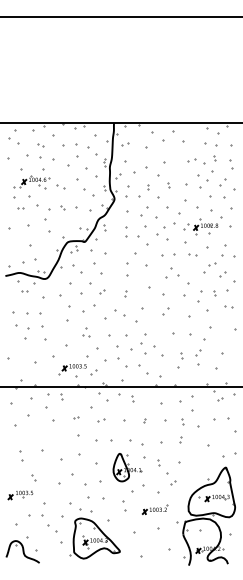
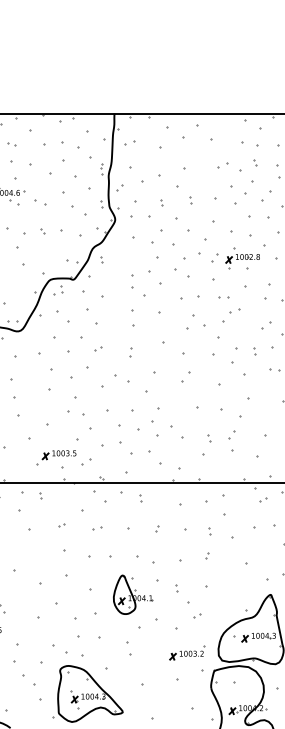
part: (126, 231) -> (133, 280), moved
part: (209, 267) -> (231, 315), moved
part: (86, 332) -> (76, 406), size x1.6
part: (154, 509) -> (186, 653), moved

